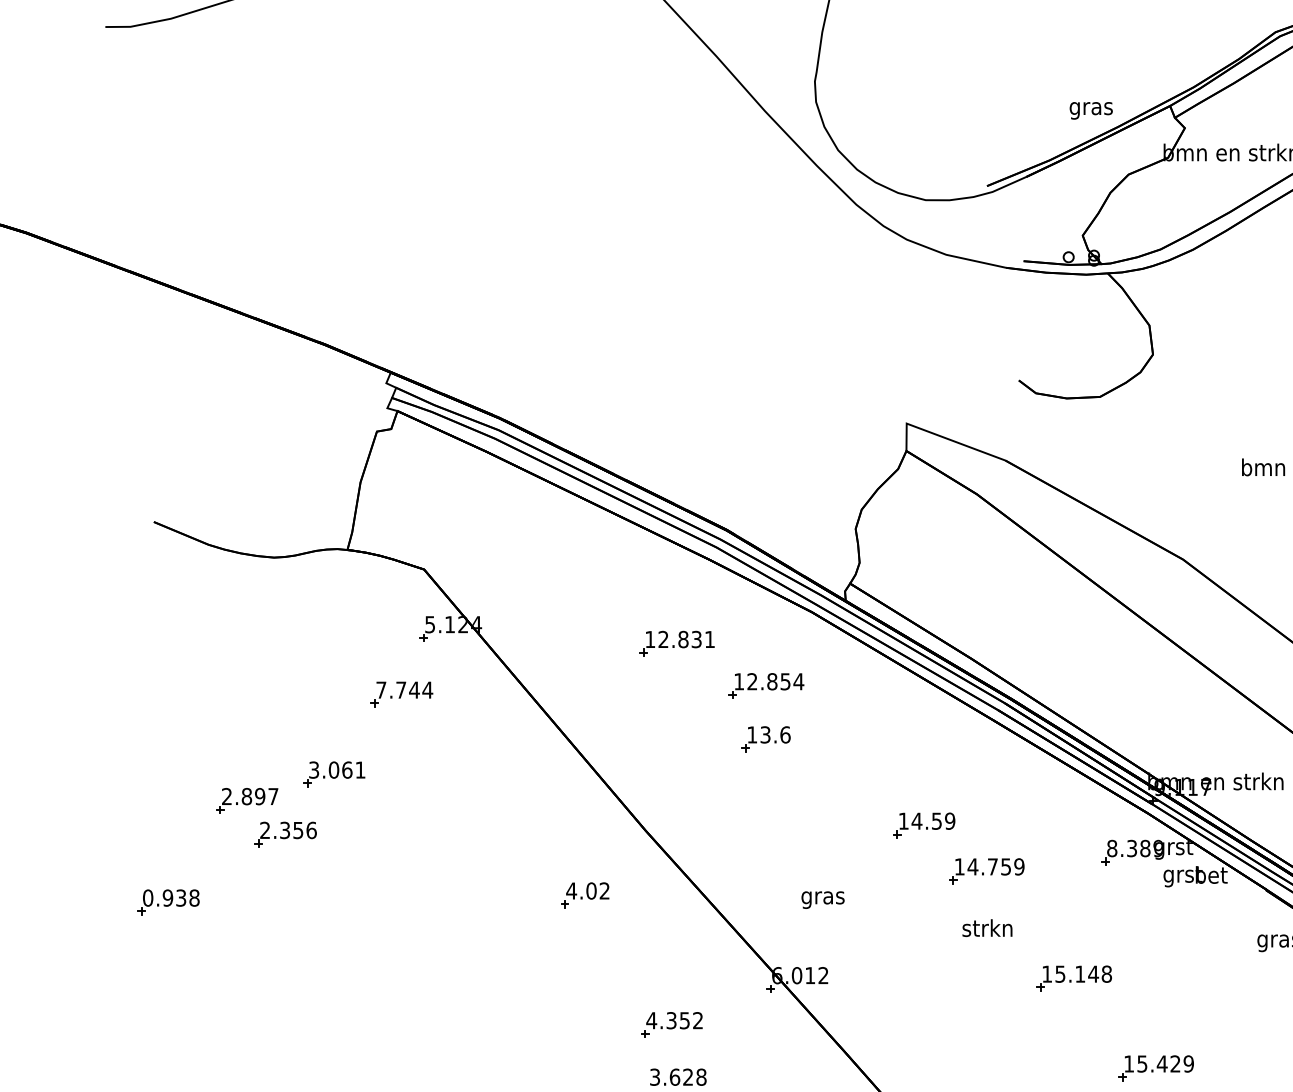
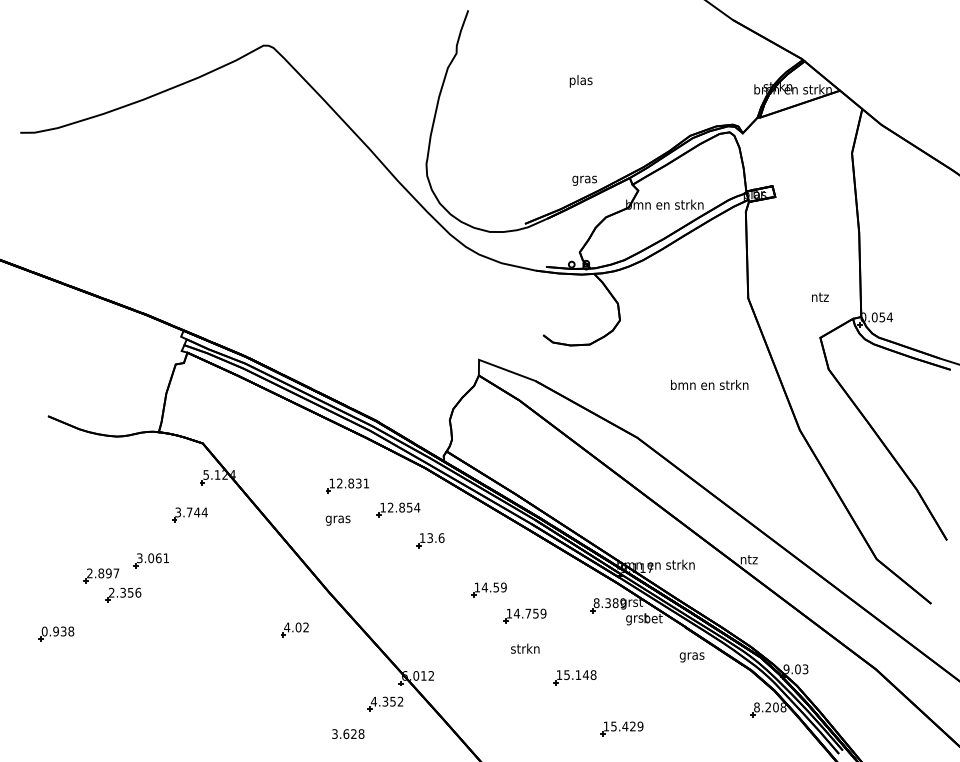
text: (381, 690) -> (178, 512), 7.744 -> 3.744
part: (766, 739) -> (430, 540), moved
text: (821, 899) -> (337, 520), moved
part: (671, 1023) -> (385, 703), moved

